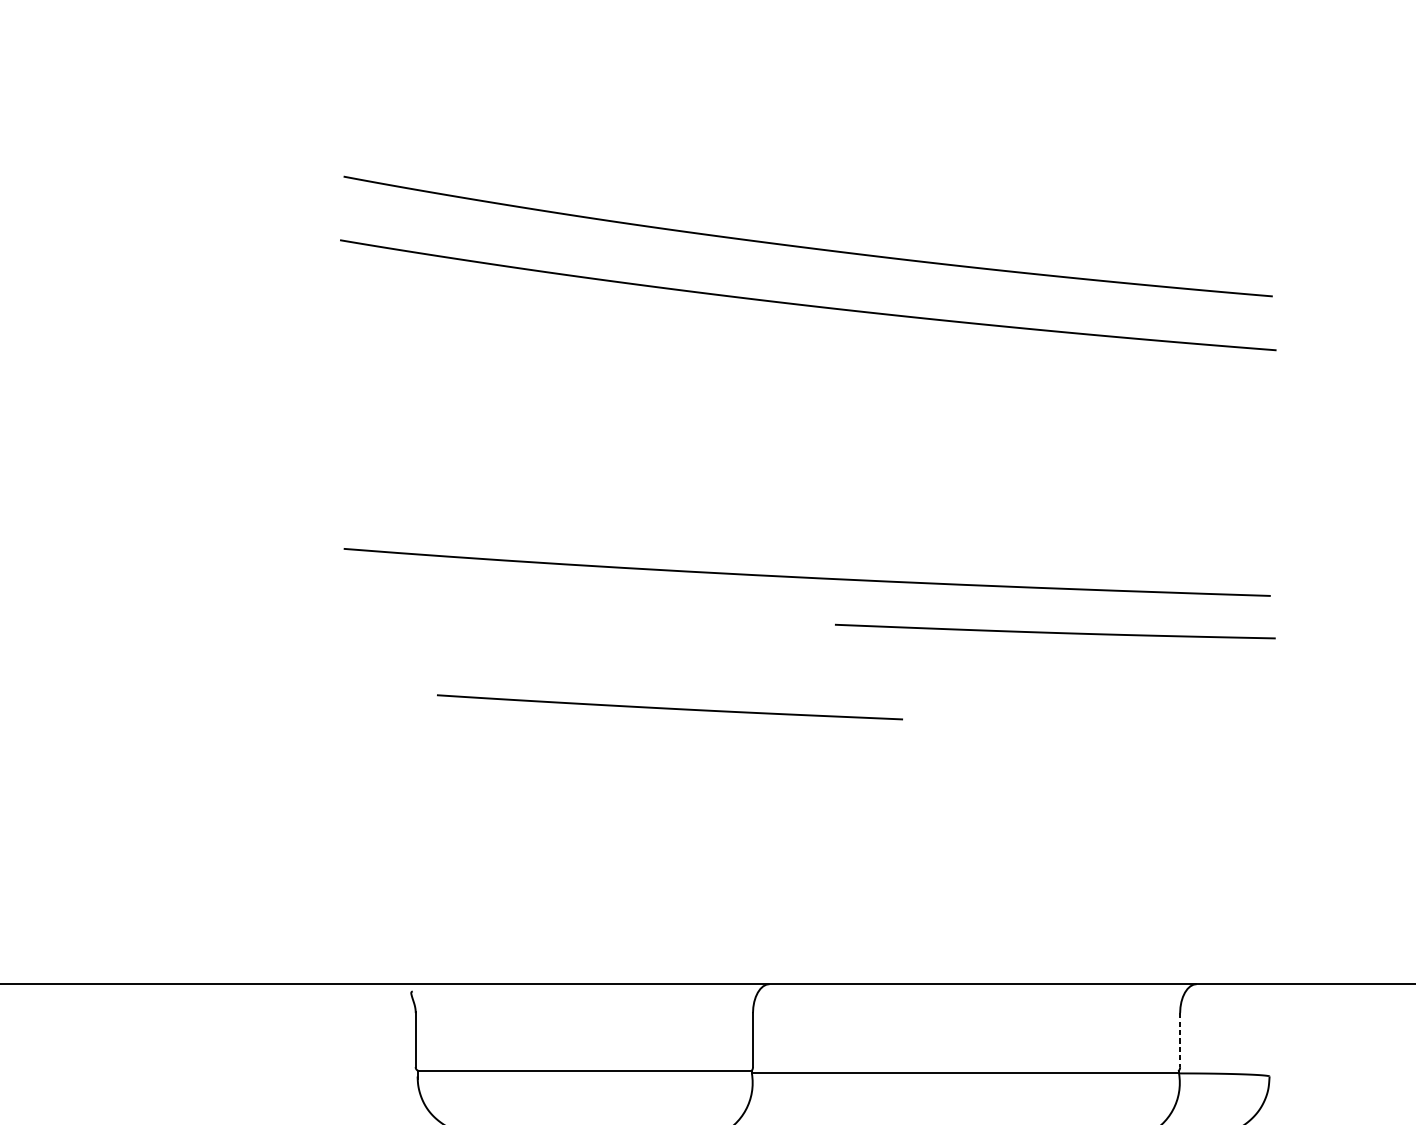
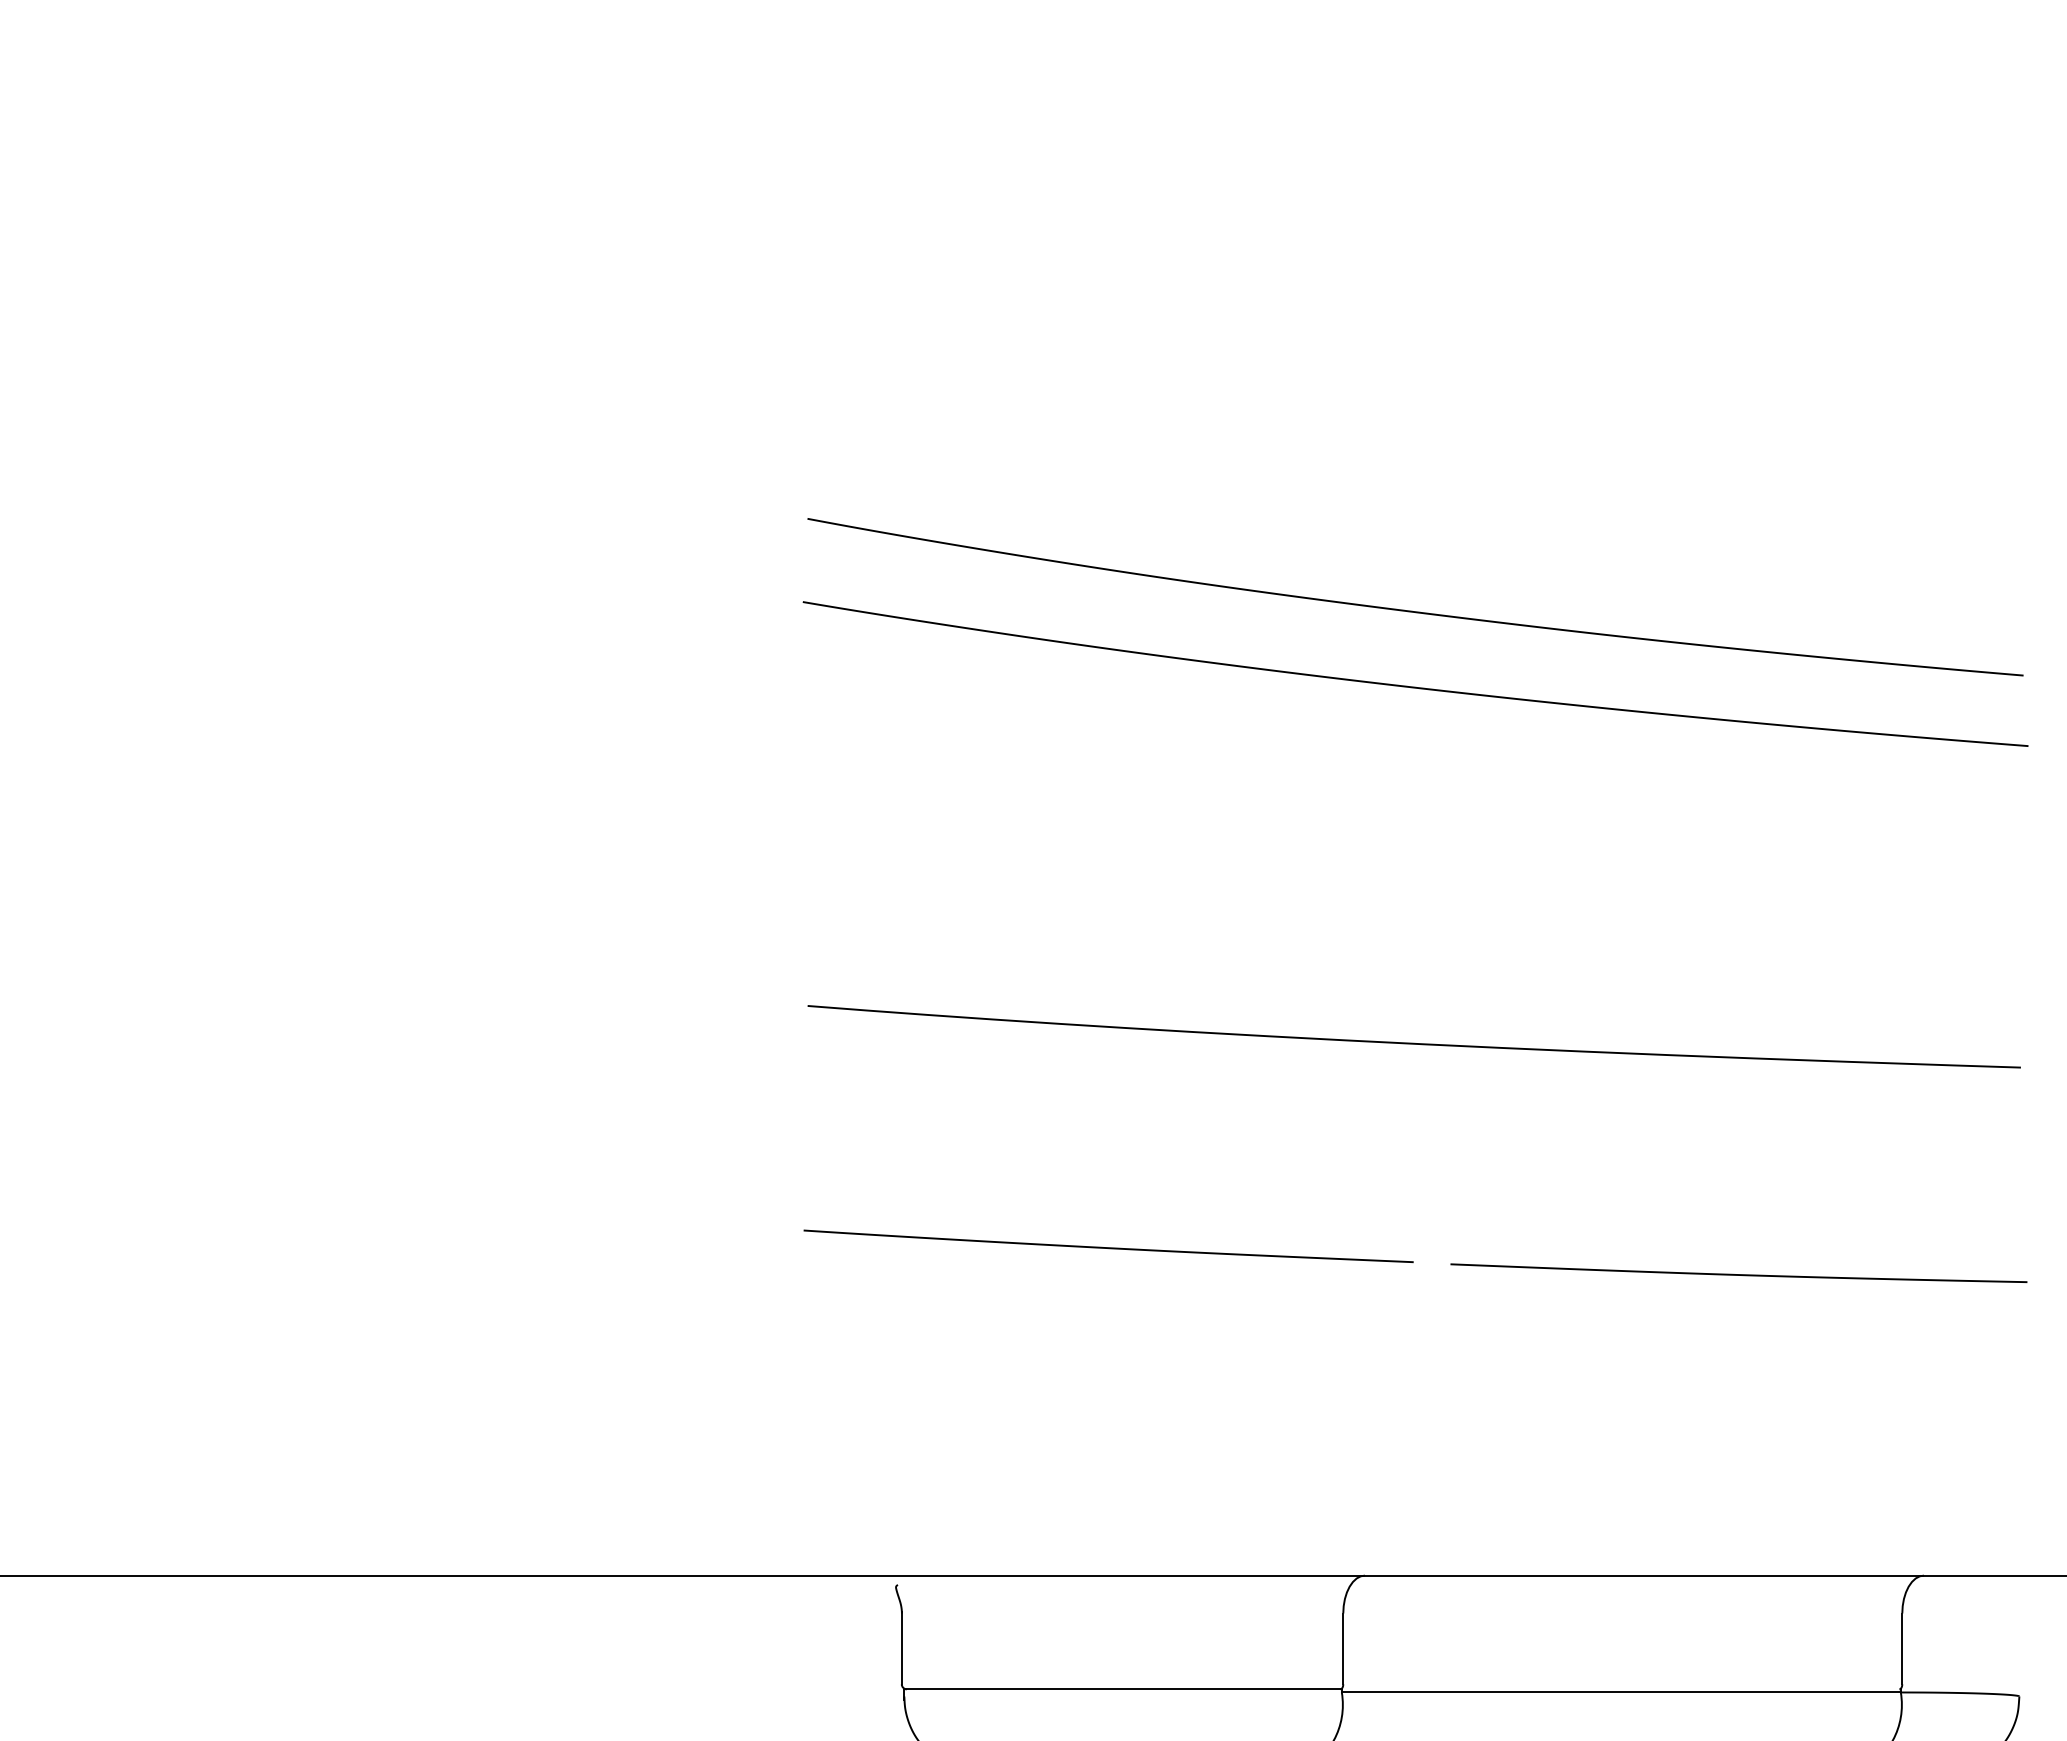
curve: (1054, 632) -> (1738, 1274), moved
curve: (669, 708) -> (1108, 1247), moved
line: (1180, 1040) -> (1902, 1649), dashed -> solid

